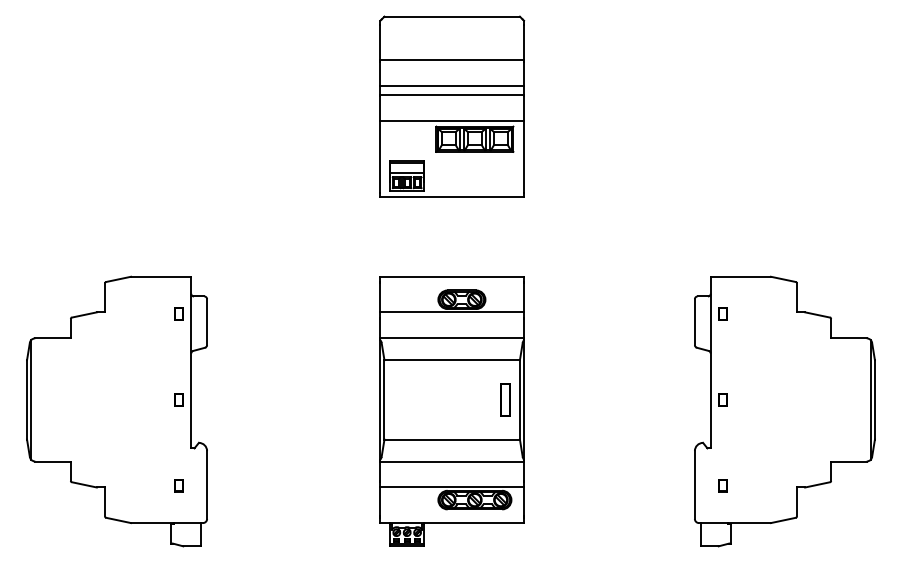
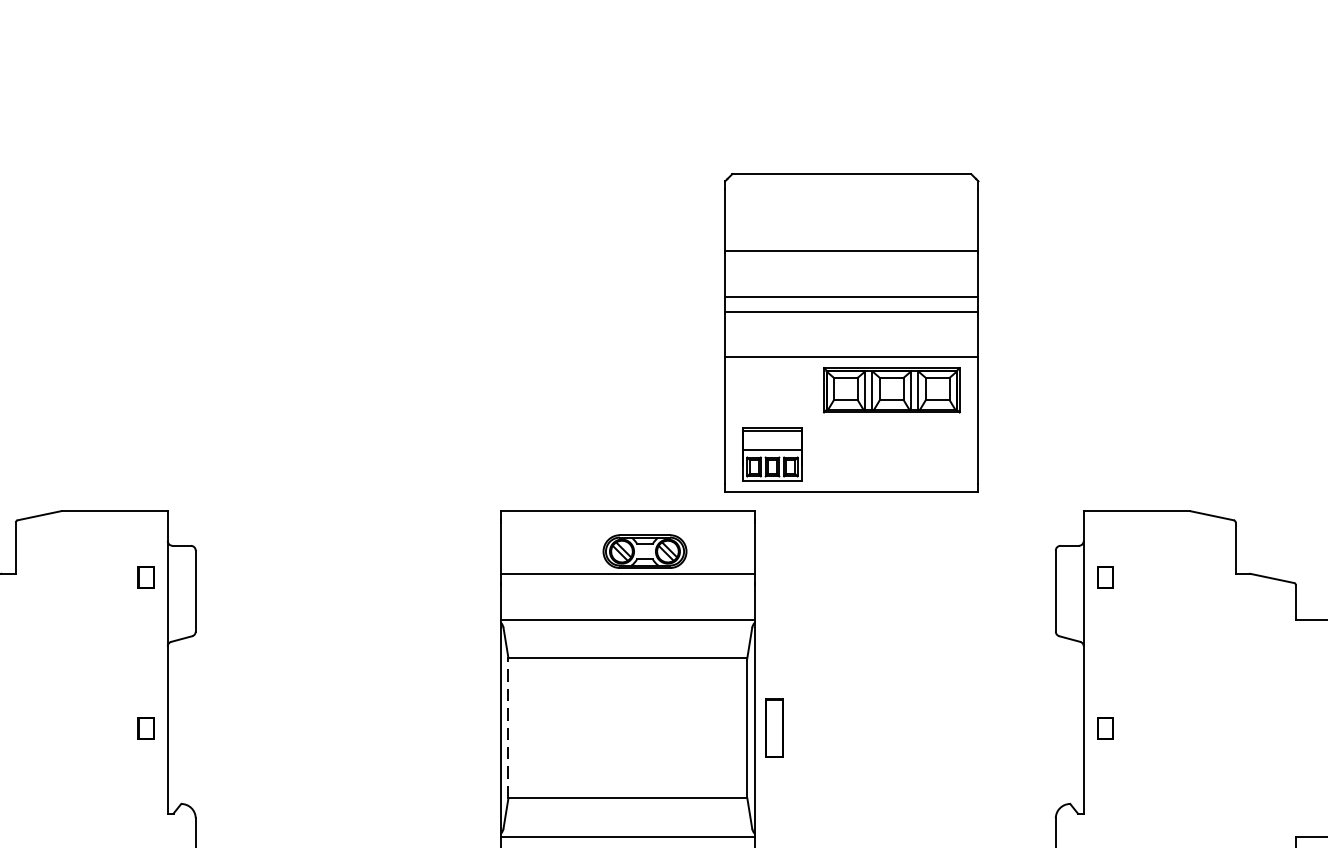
part: (452, 106) -> (852, 332), moved
line: (384, 399) -> (508, 727), solid -> dashed
part: (505, 399) -> (774, 727), moved

